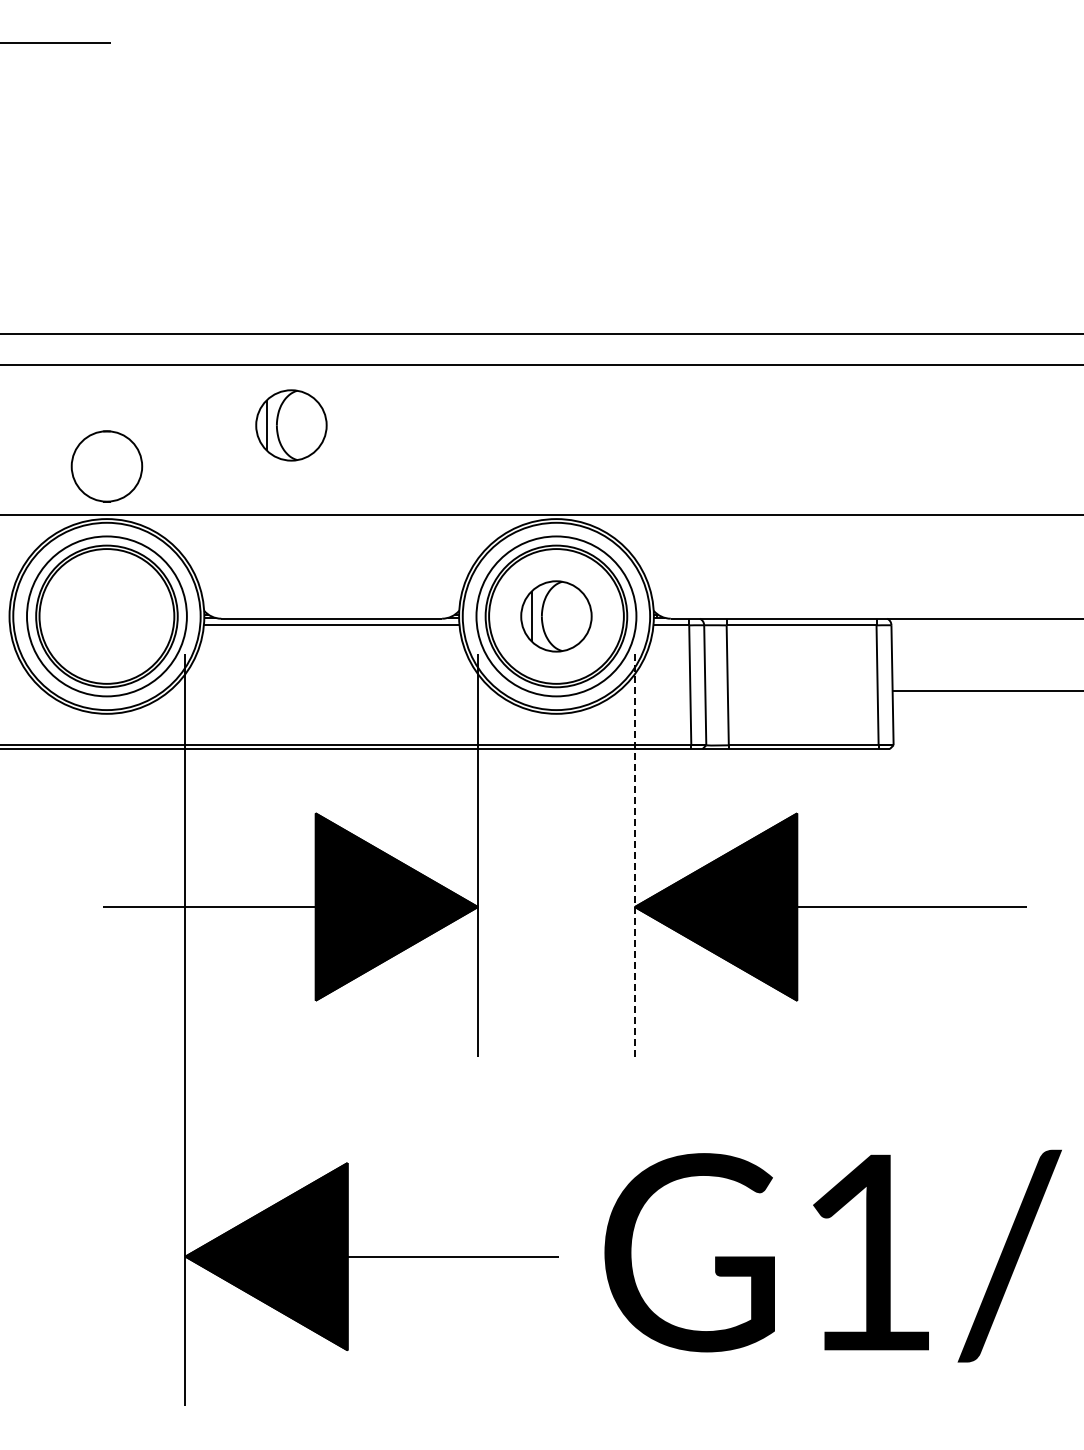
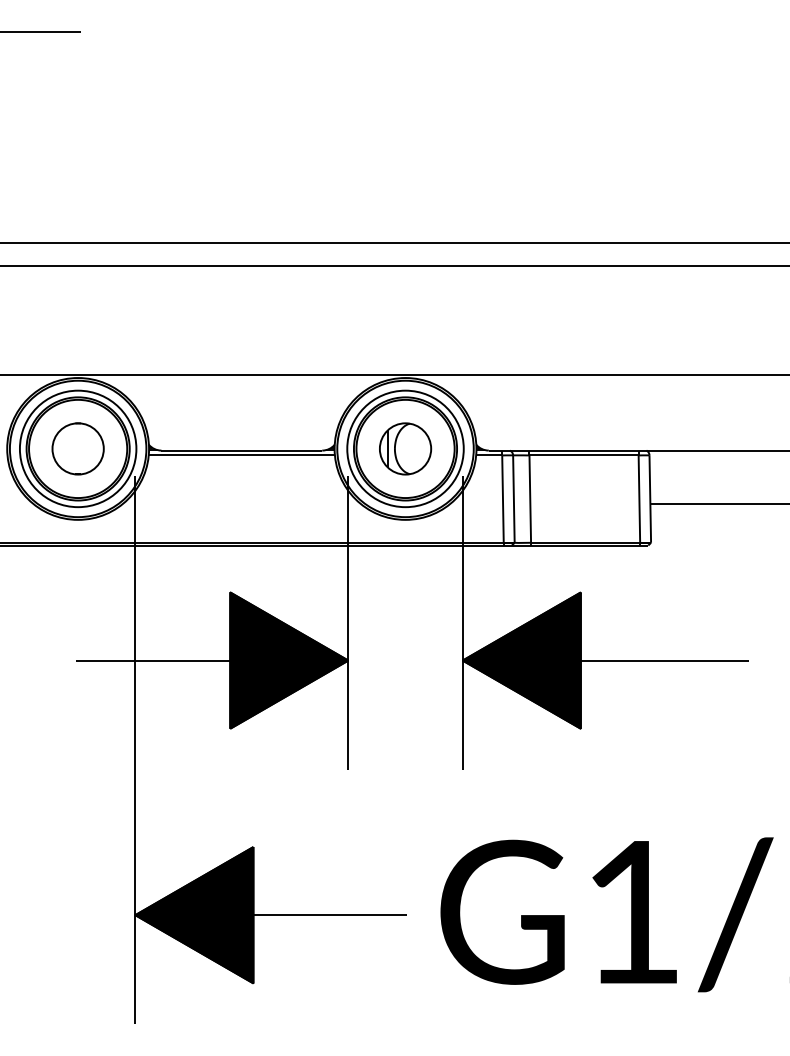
part: (291, 425) -> (212, 309), removed
part: (106, 466) -> (77, 448), moved
line: (634, 855) -> (462, 623), dashed -> solid

